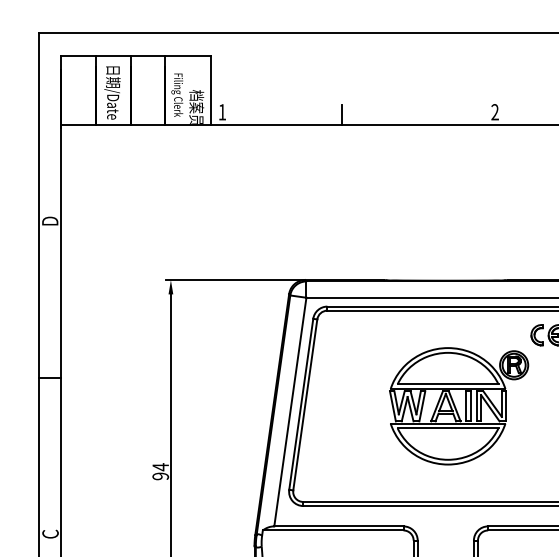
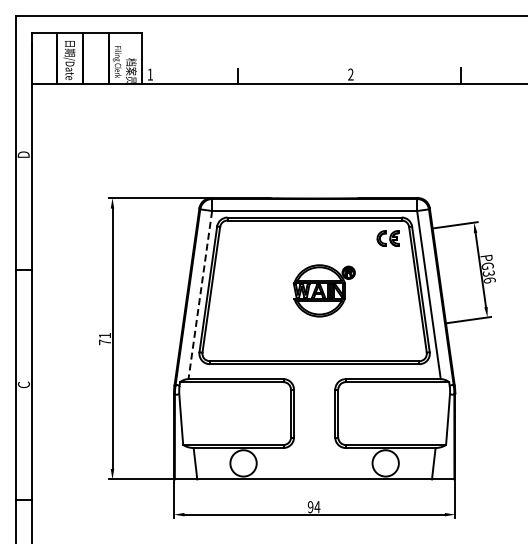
part: (459, 405) -> (324, 290), size x0.6
line: (290, 412) -> (200, 295), solid -> dashed
text: (160, 471) -> (104, 338), 94 -> 71

